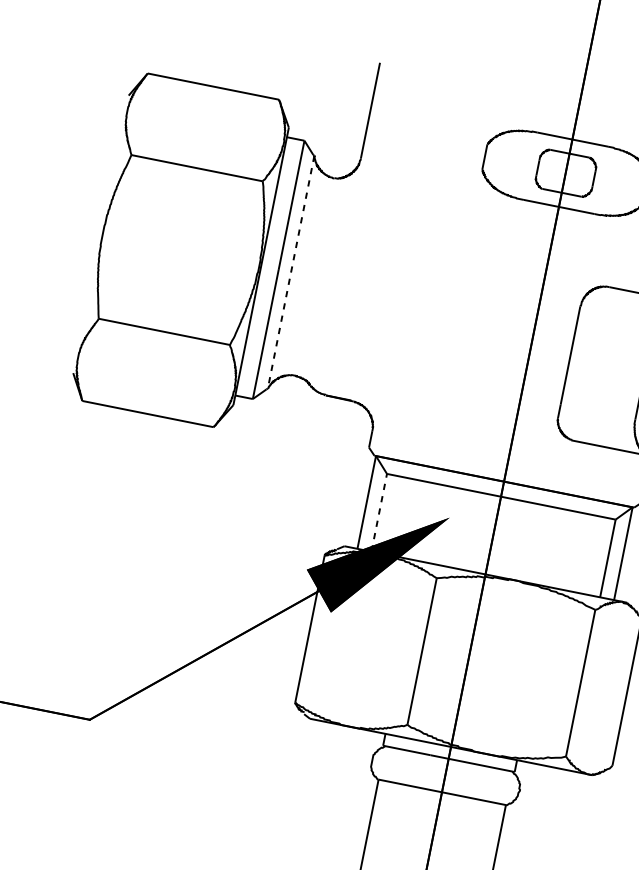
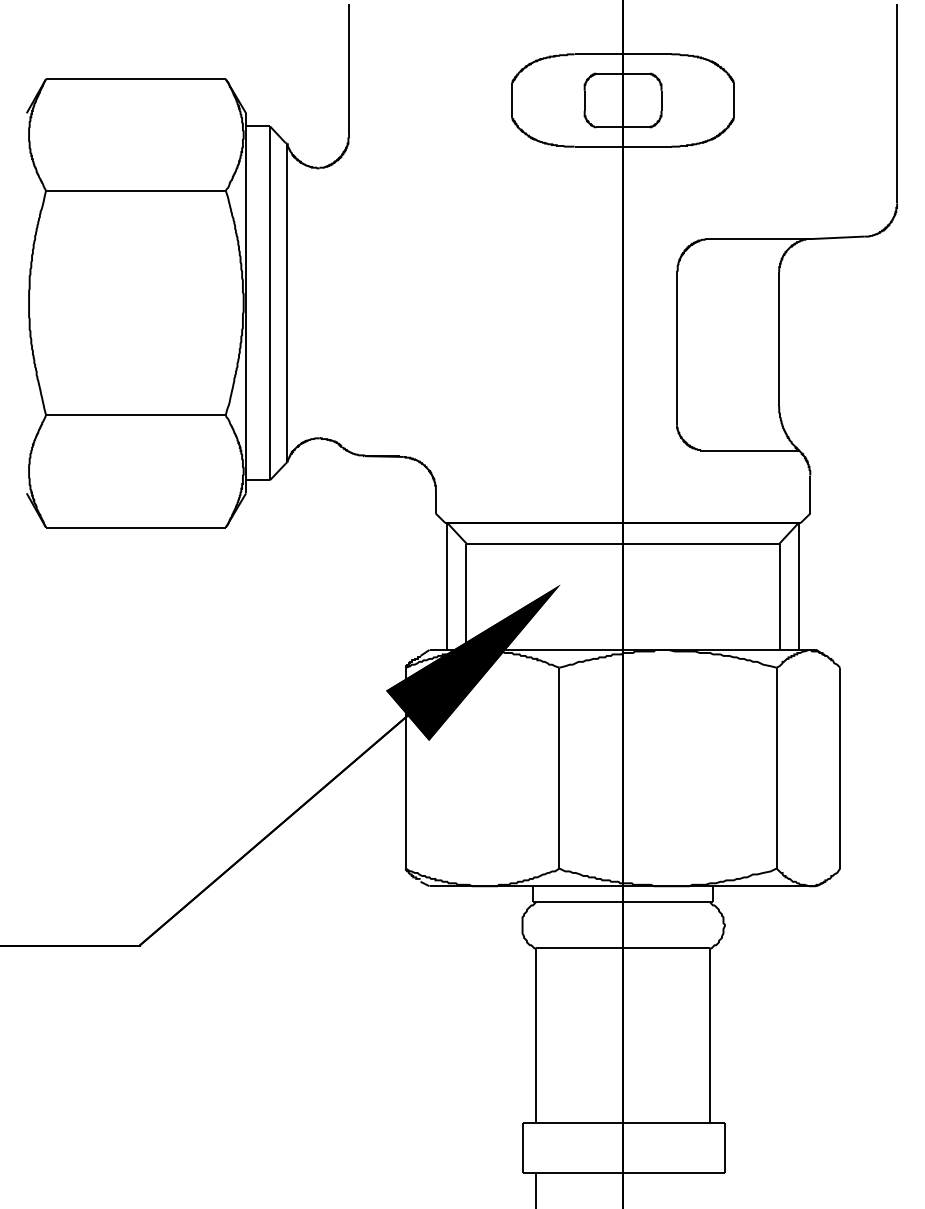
line: (291, 272) -> (287, 303), dashed -> solid
line: (379, 512) -> (466, 596), dashed -> solid

